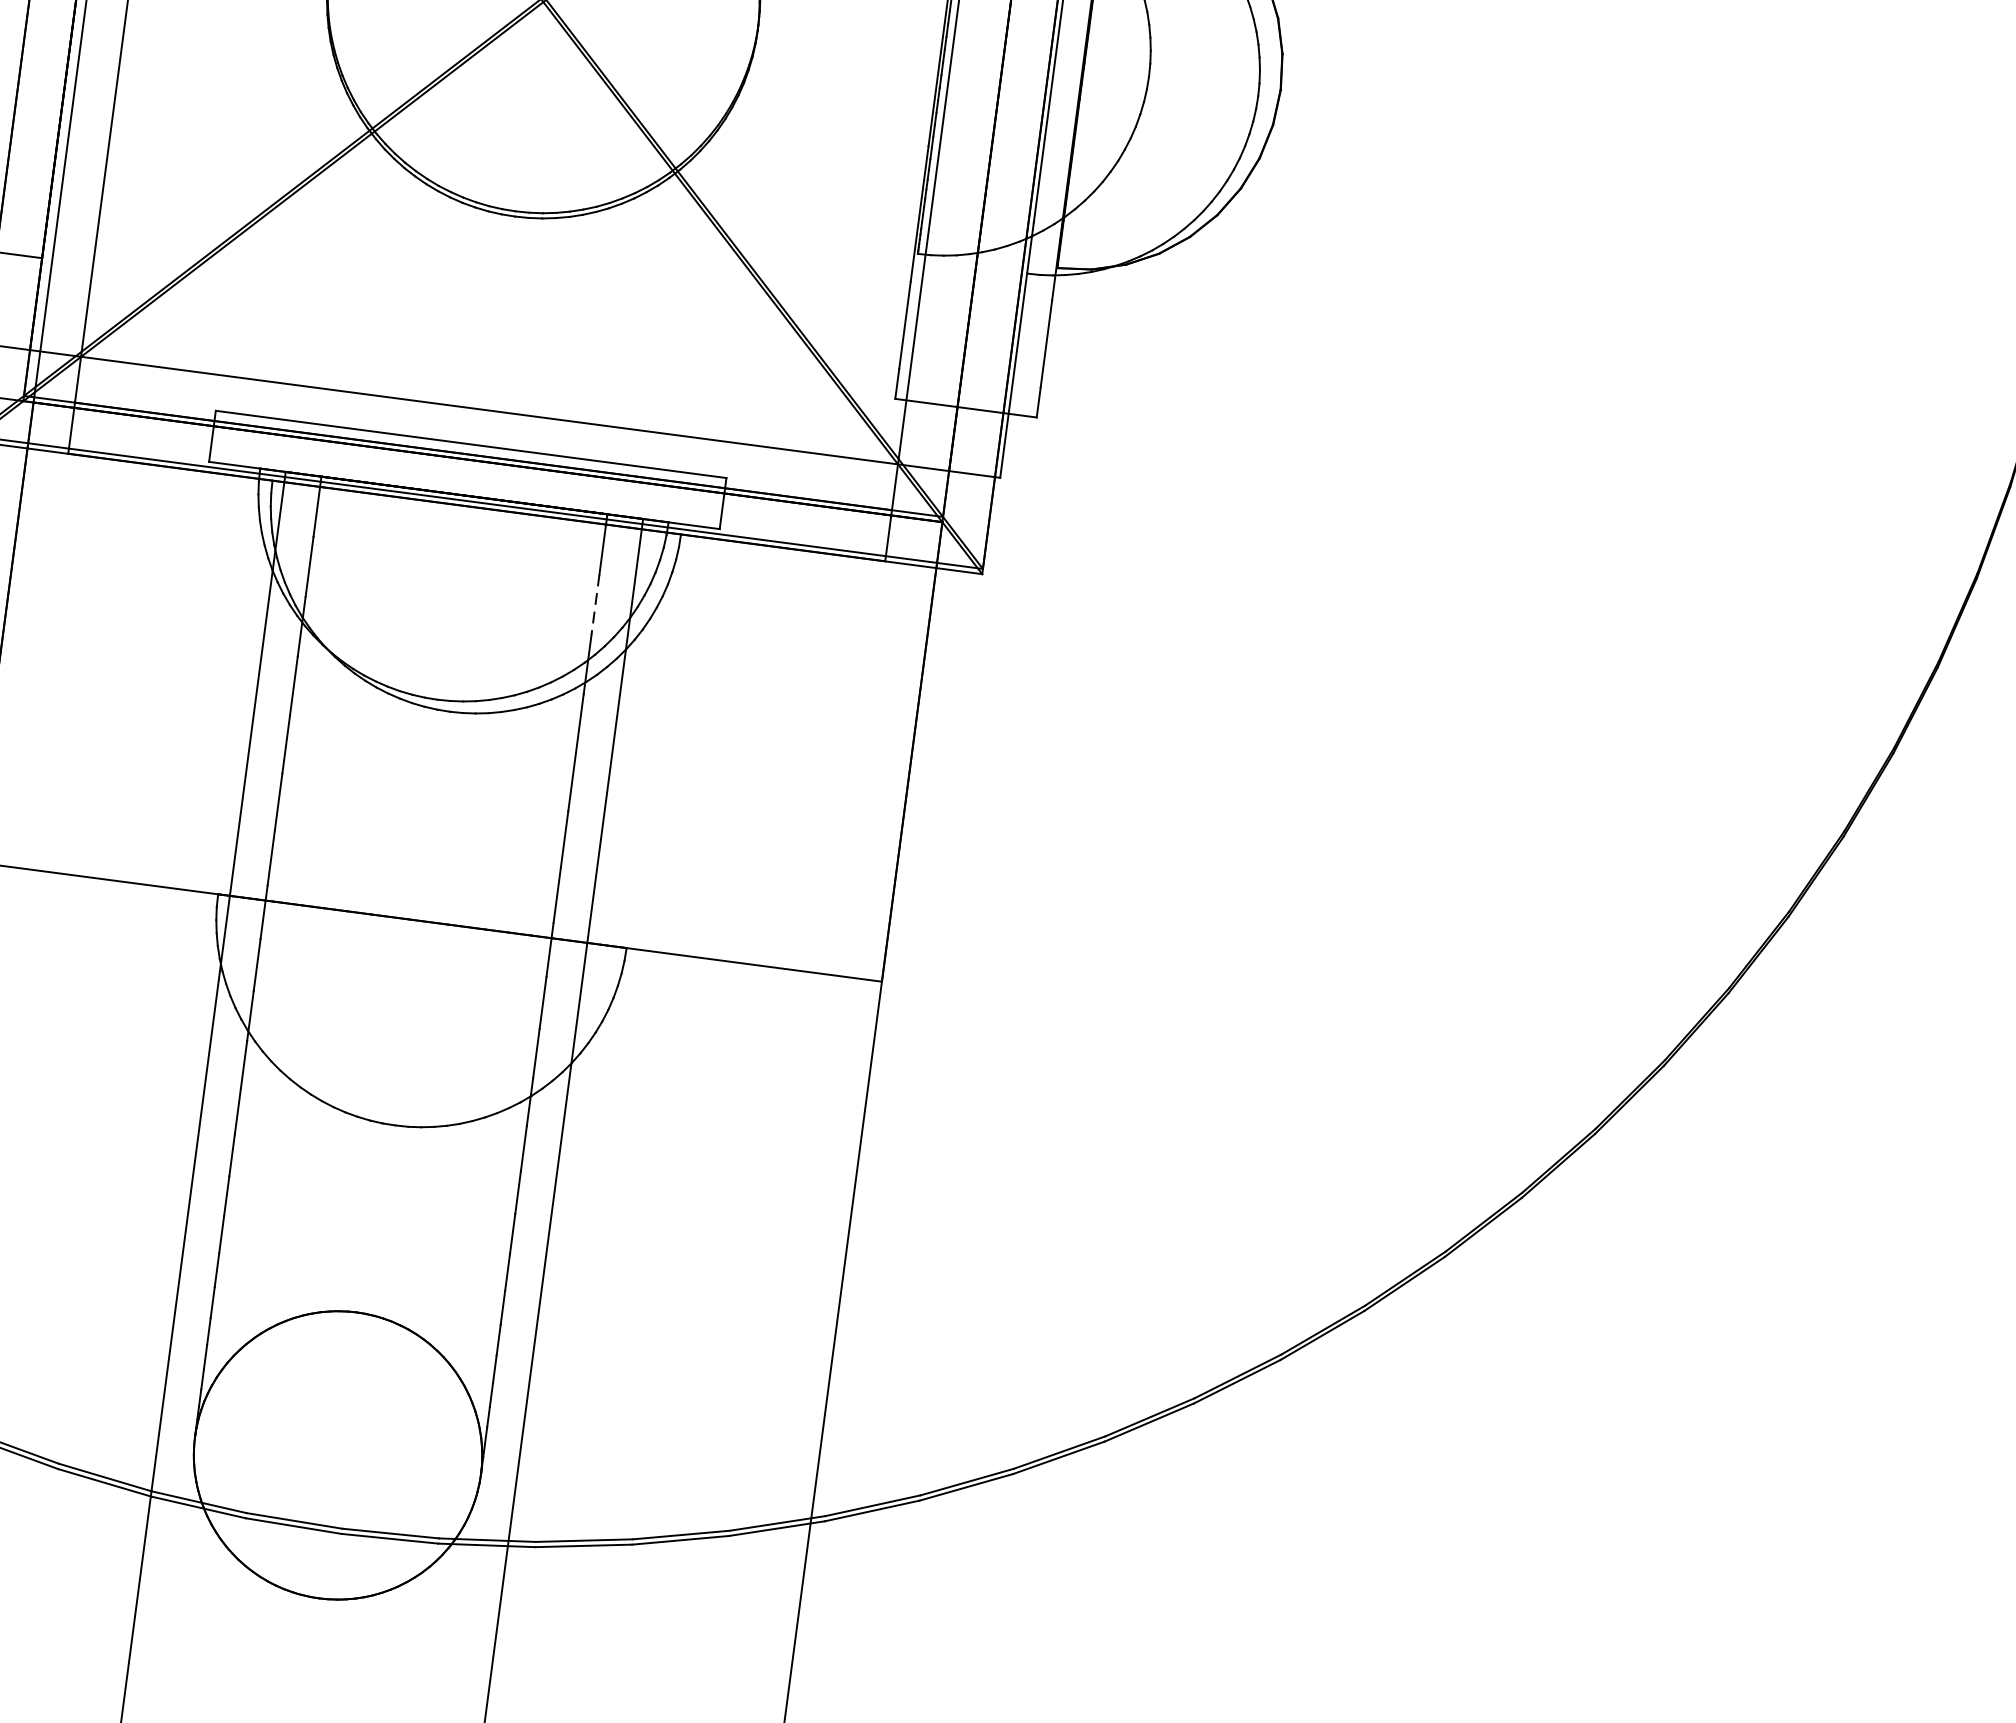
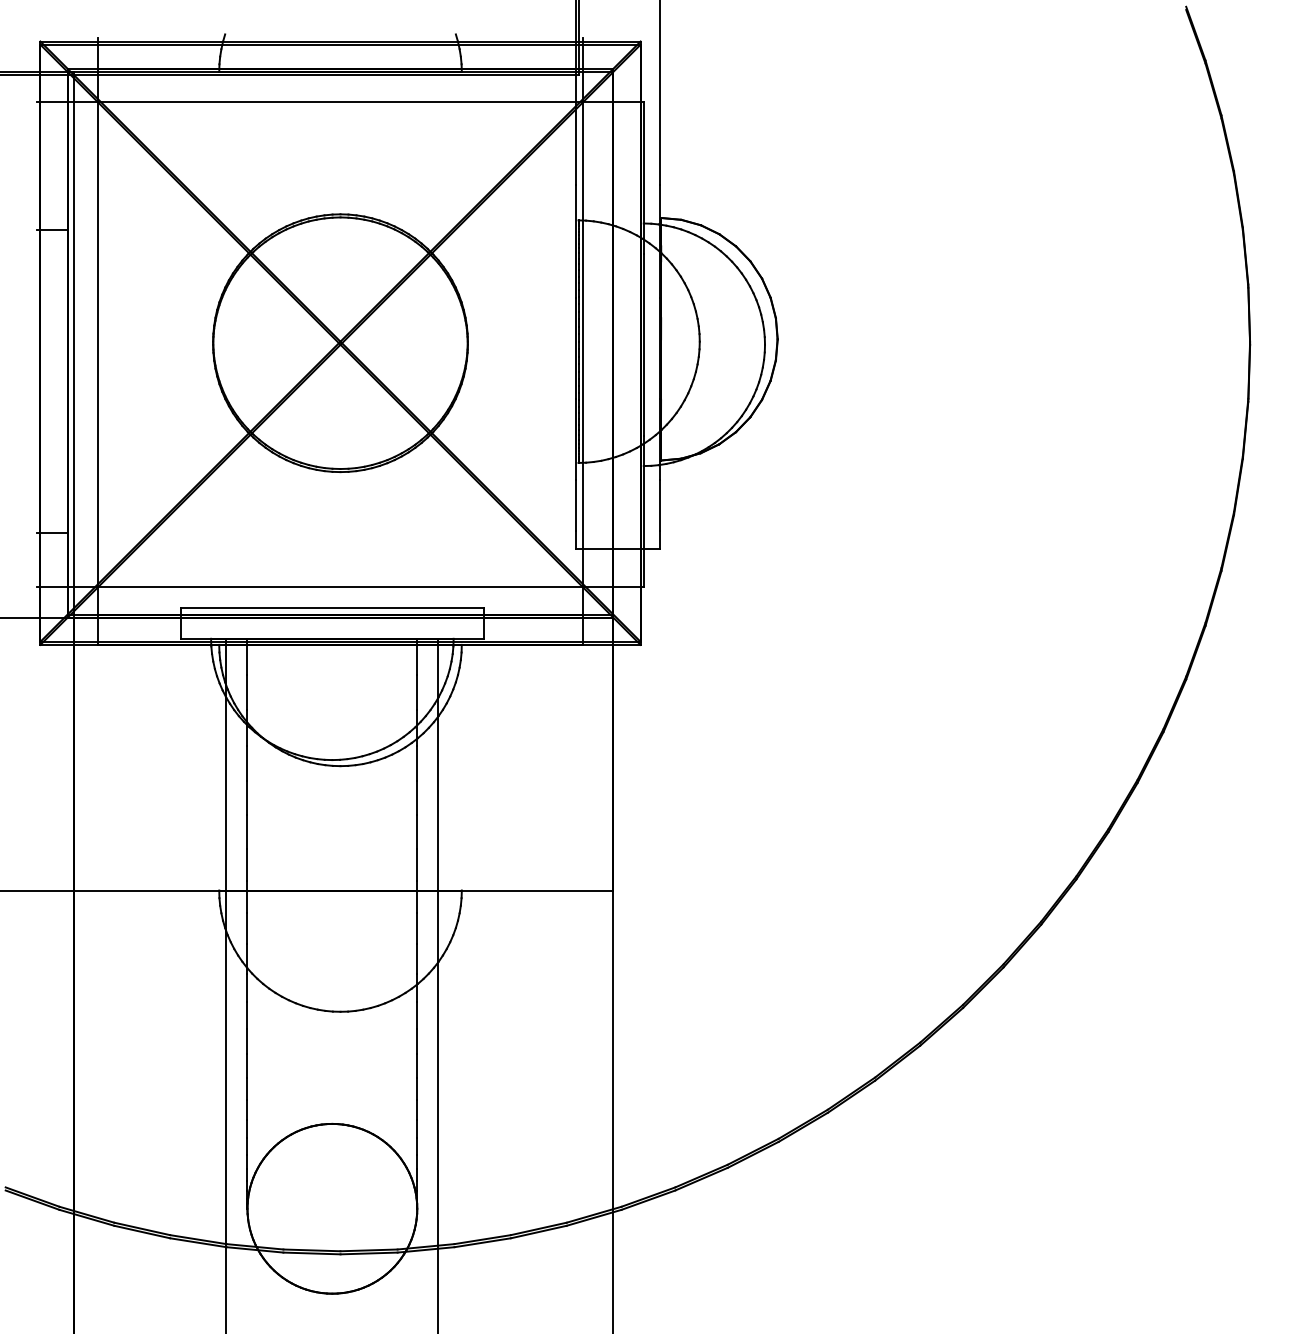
line: (595, 604) -> (417, 692), dashed -> solid

